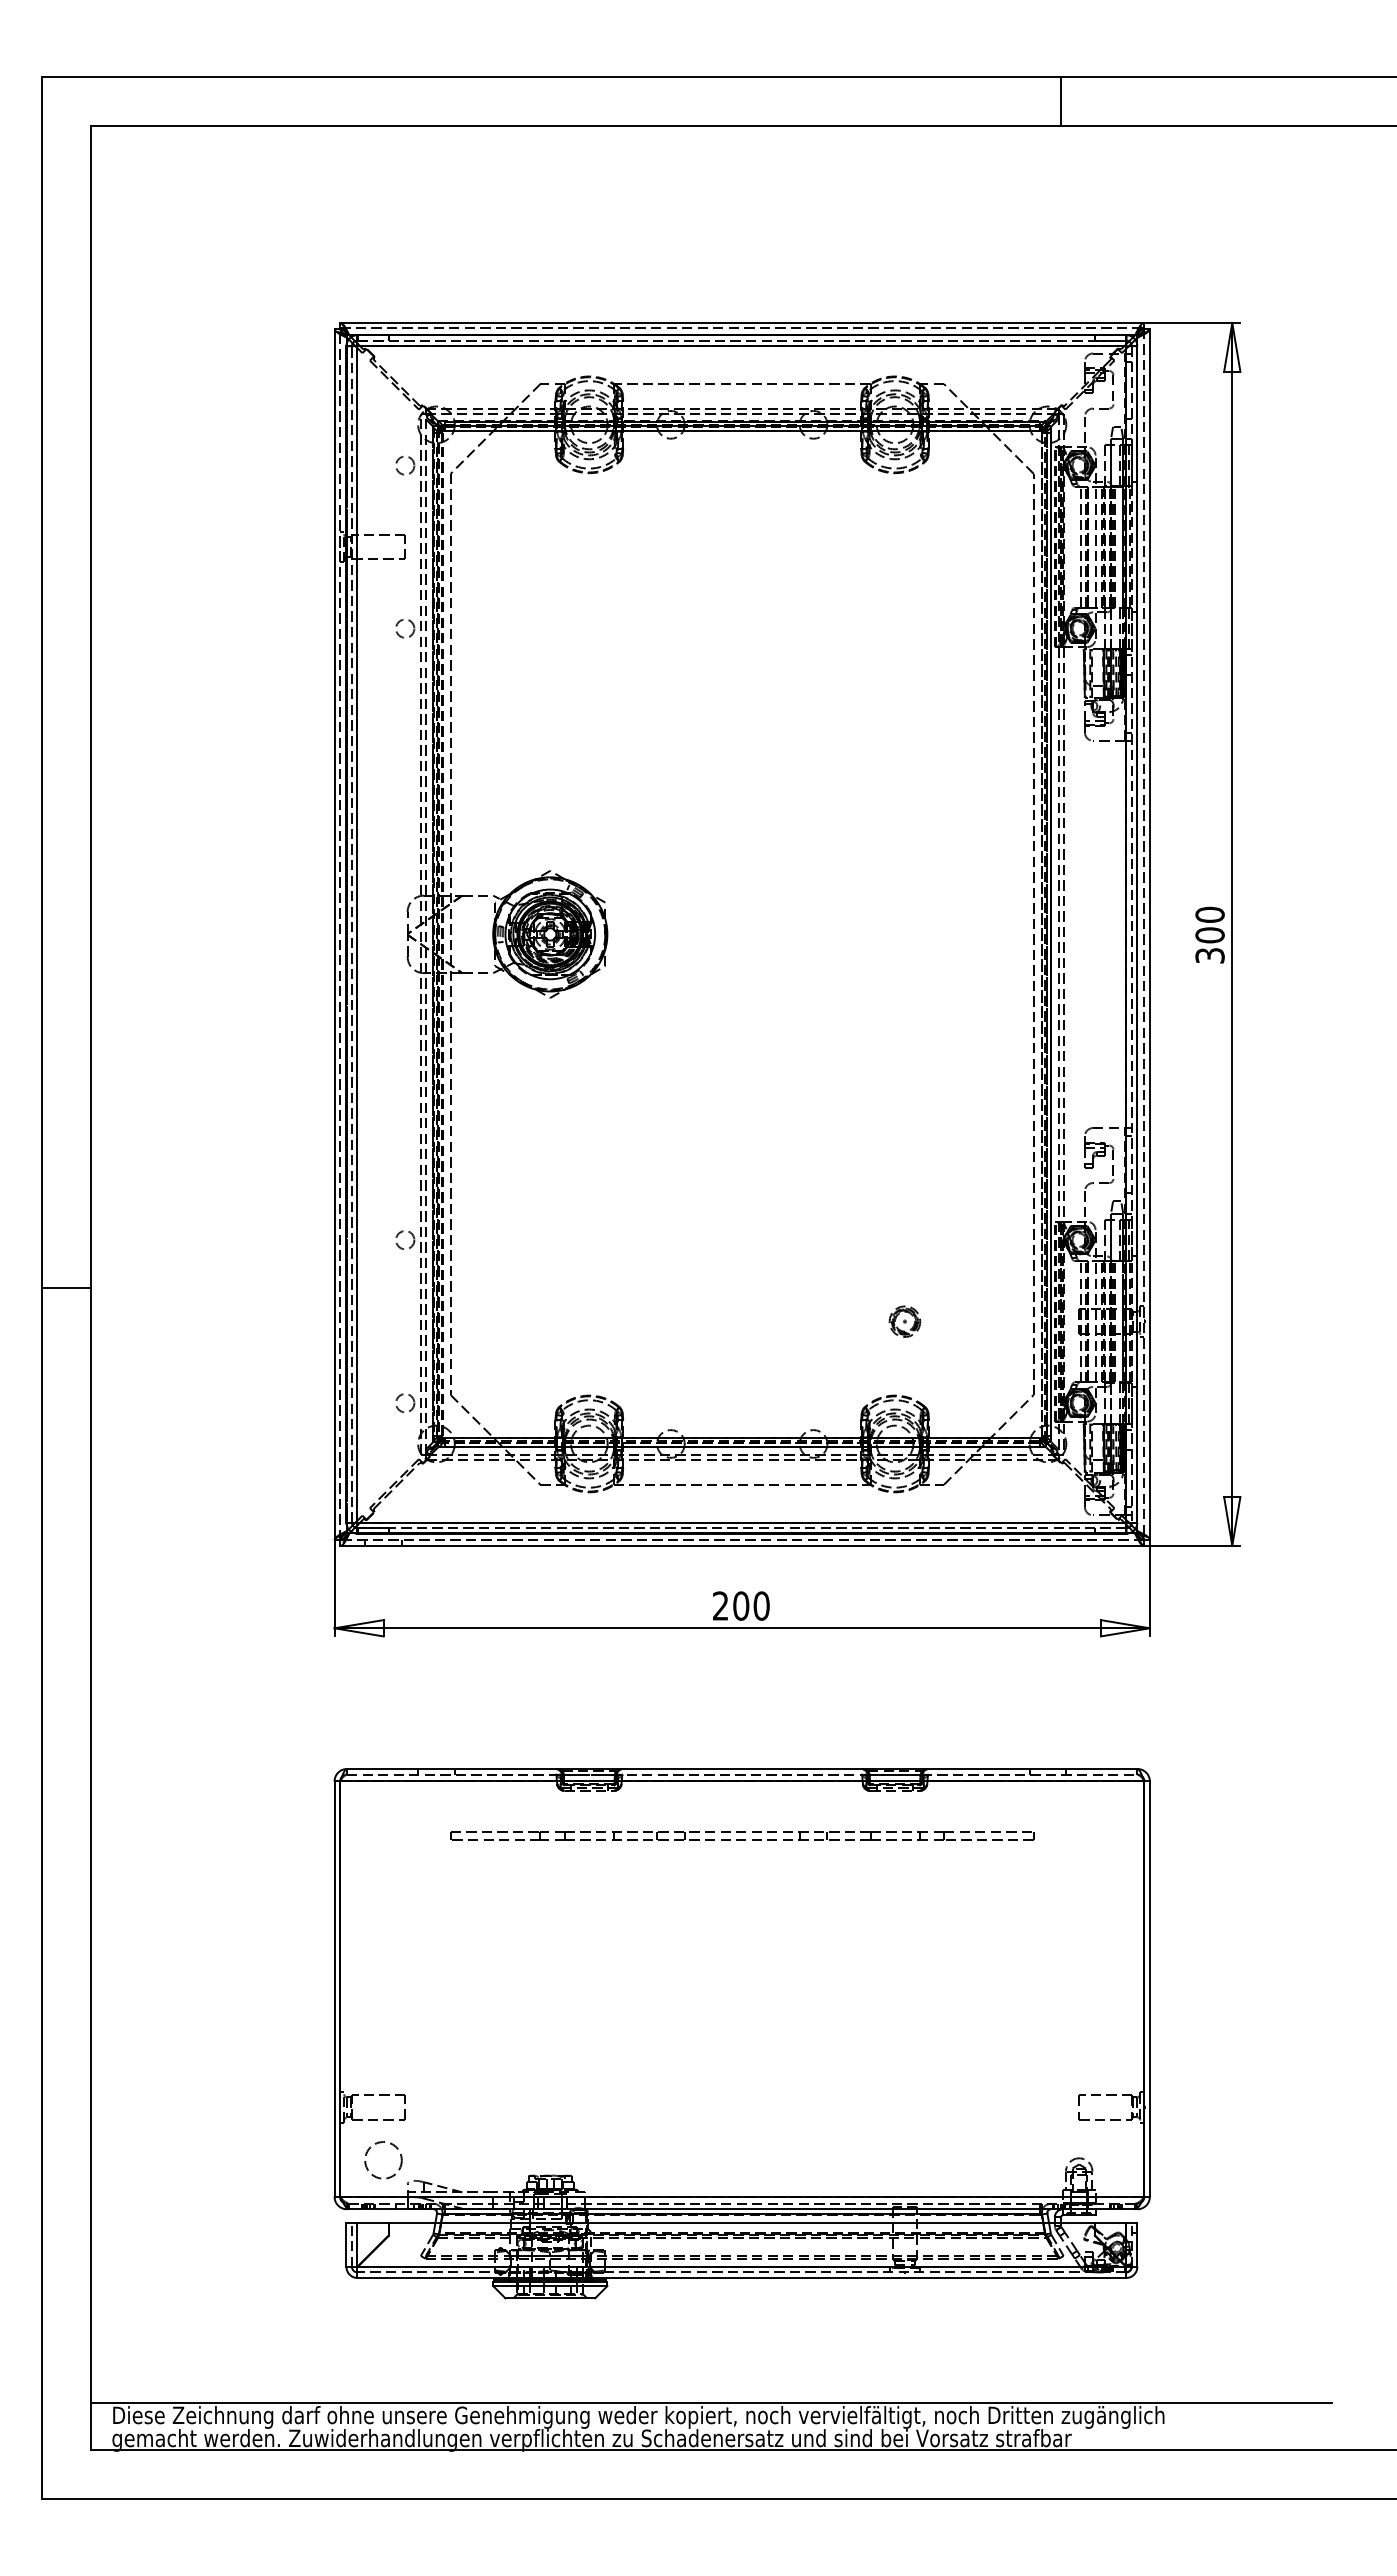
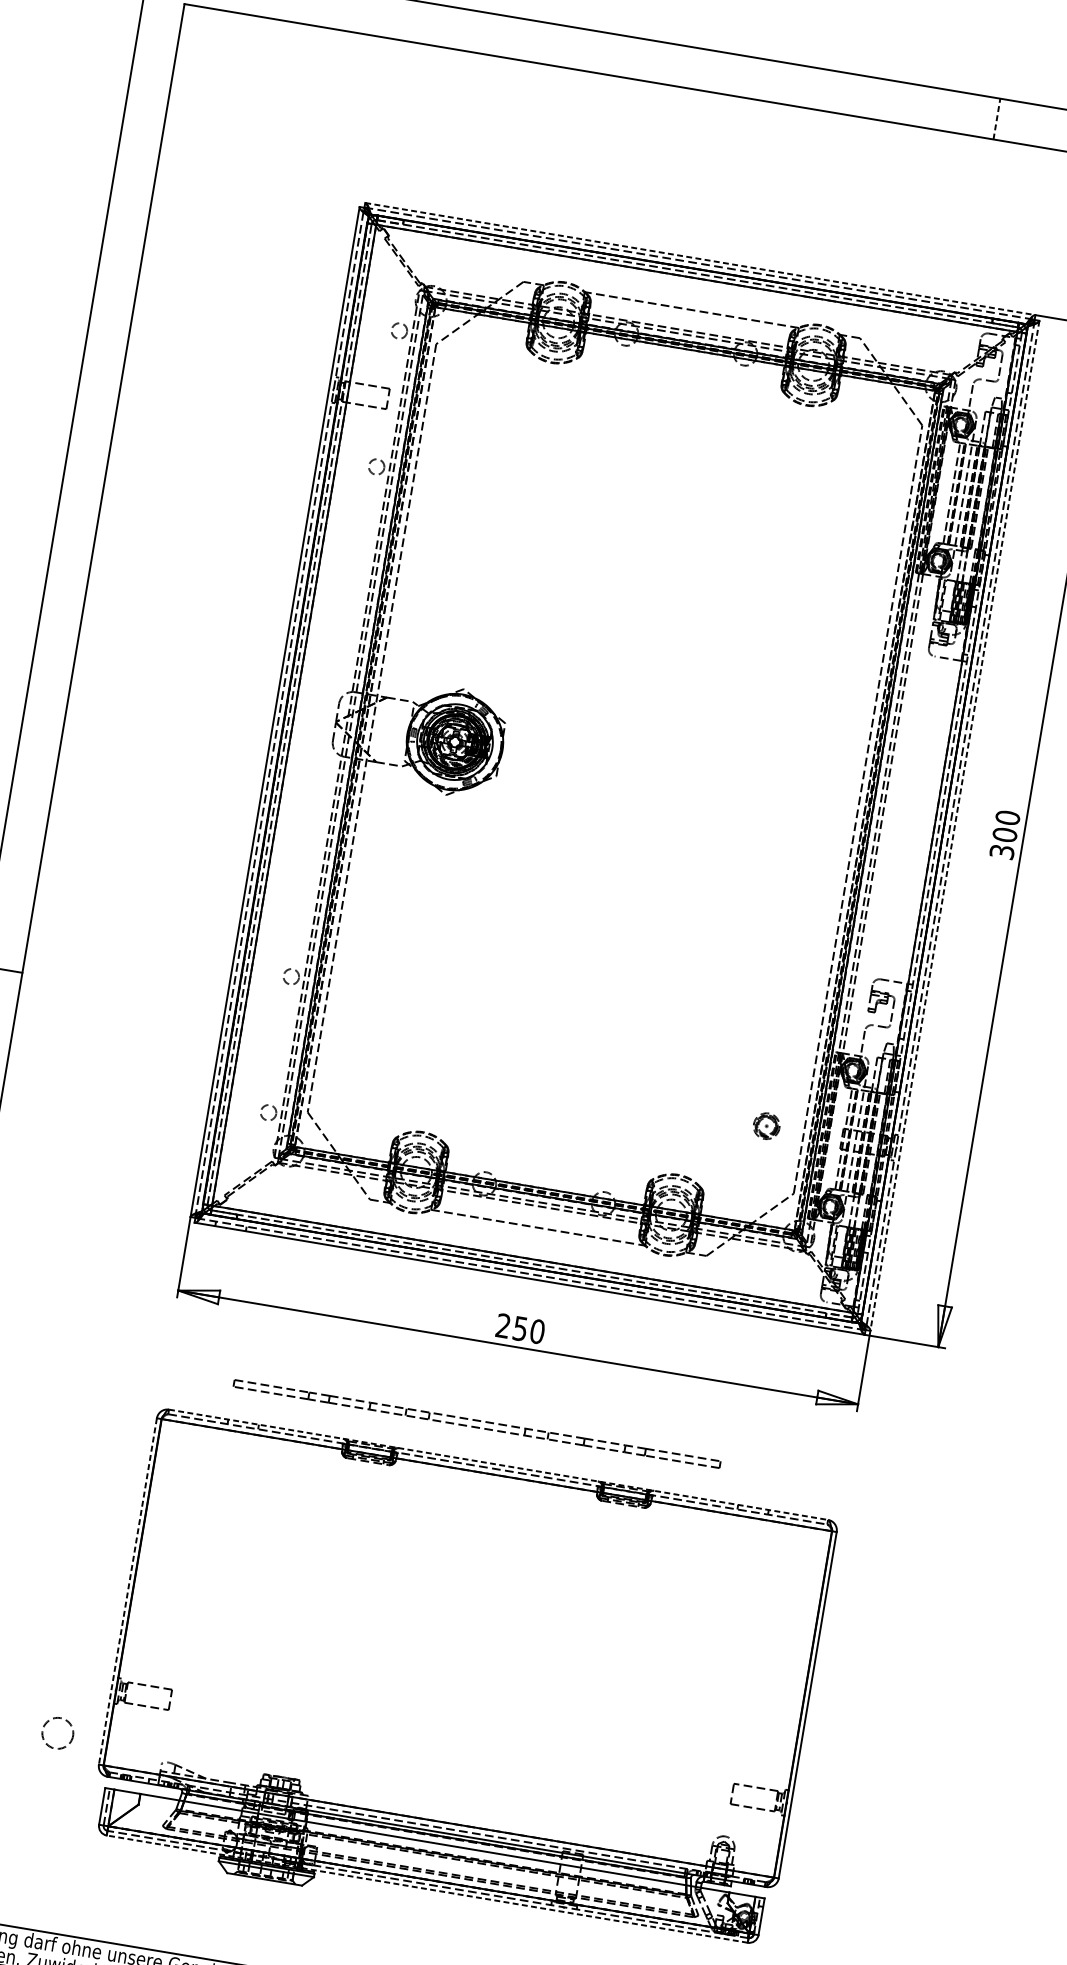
line: (1060, 101) -> (996, 118), solid -> dashed
line: (742, 322) -> (700, 258), solid -> dashed
line: (1149, 934) -> (954, 825), solid -> dashed
part: (904, 1321) -> (766, 1126), moved
text: (741, 1605) -> (520, 1328), 200 -> 250
line: (742, 1769) -> (498, 1465), solid -> dashed
part: (742, 1835) -> (477, 1423), moved
line: (334, 1989) -> (127, 1591), solid -> dashed
circle: (383, 2160) -> (57, 1733), moved
line: (741, 2277) -> (427, 1888), solid -> dashed

